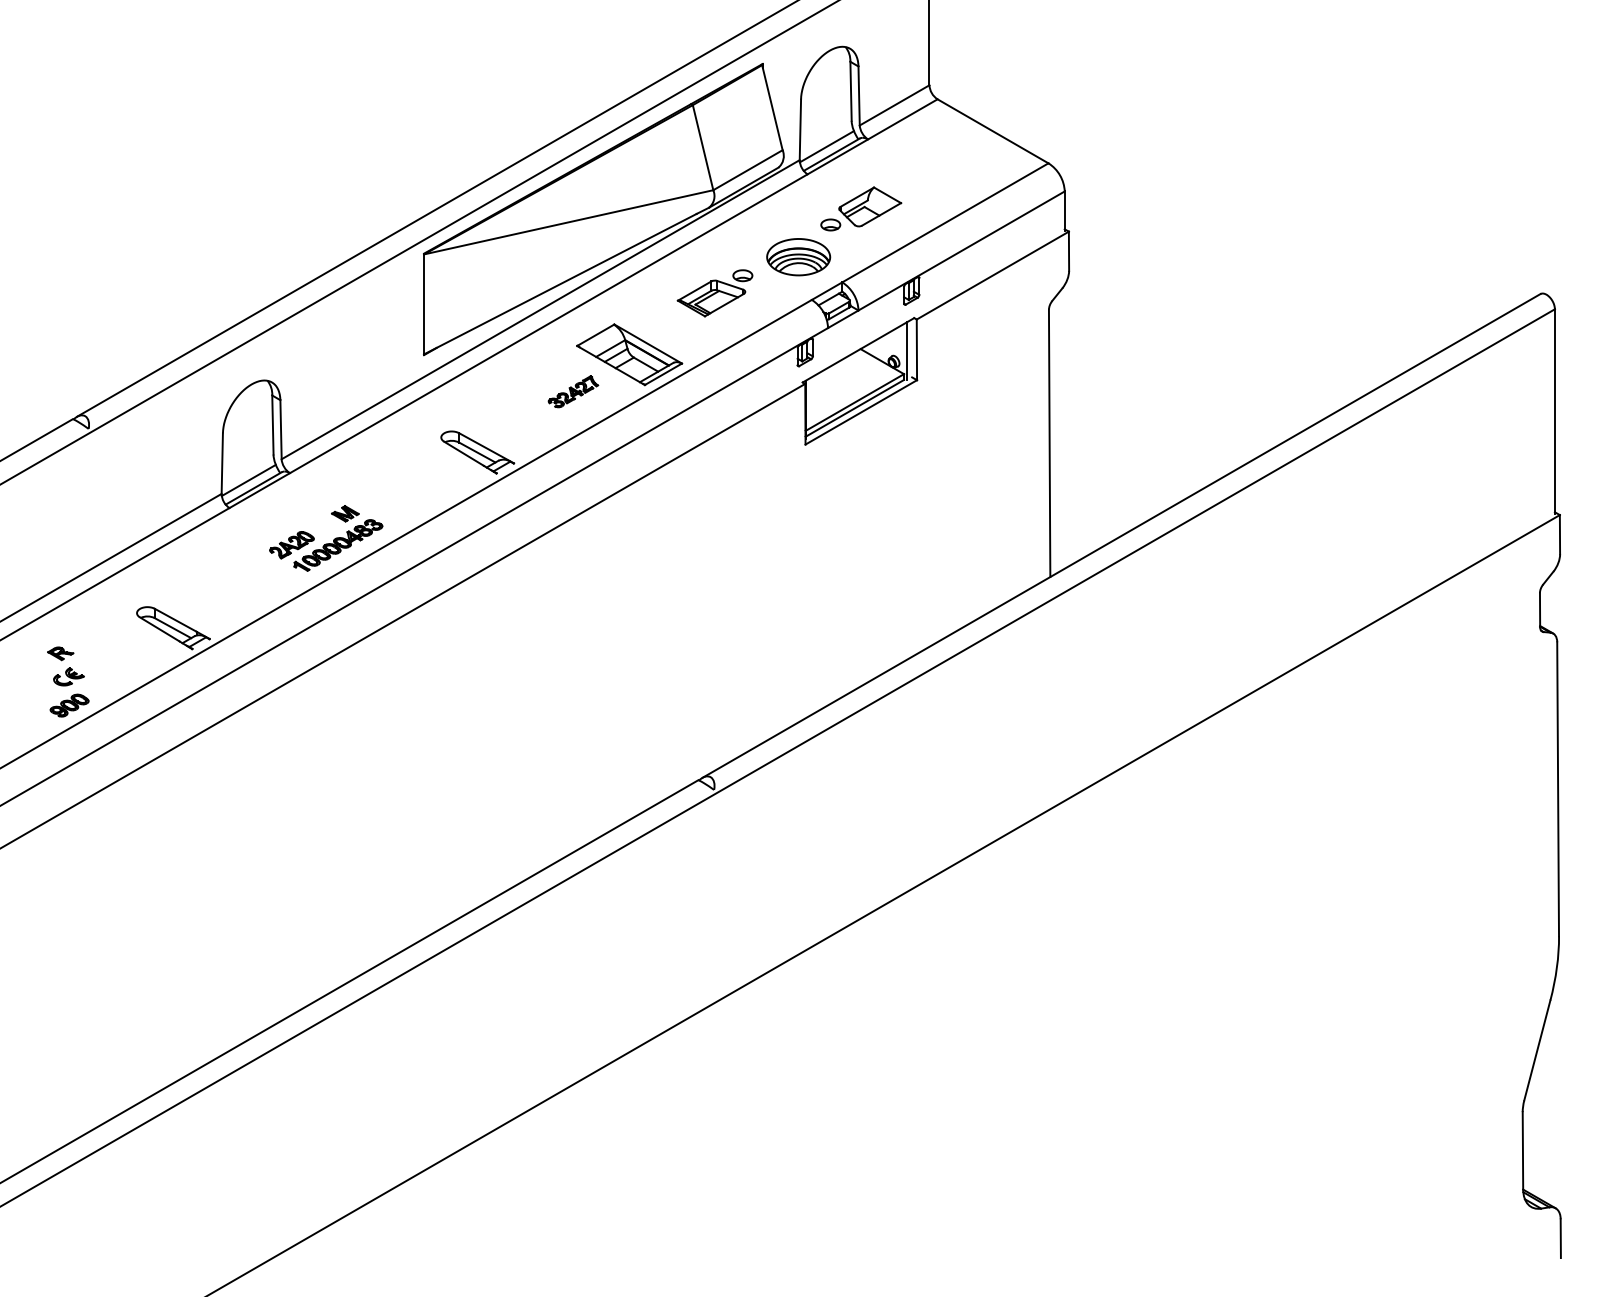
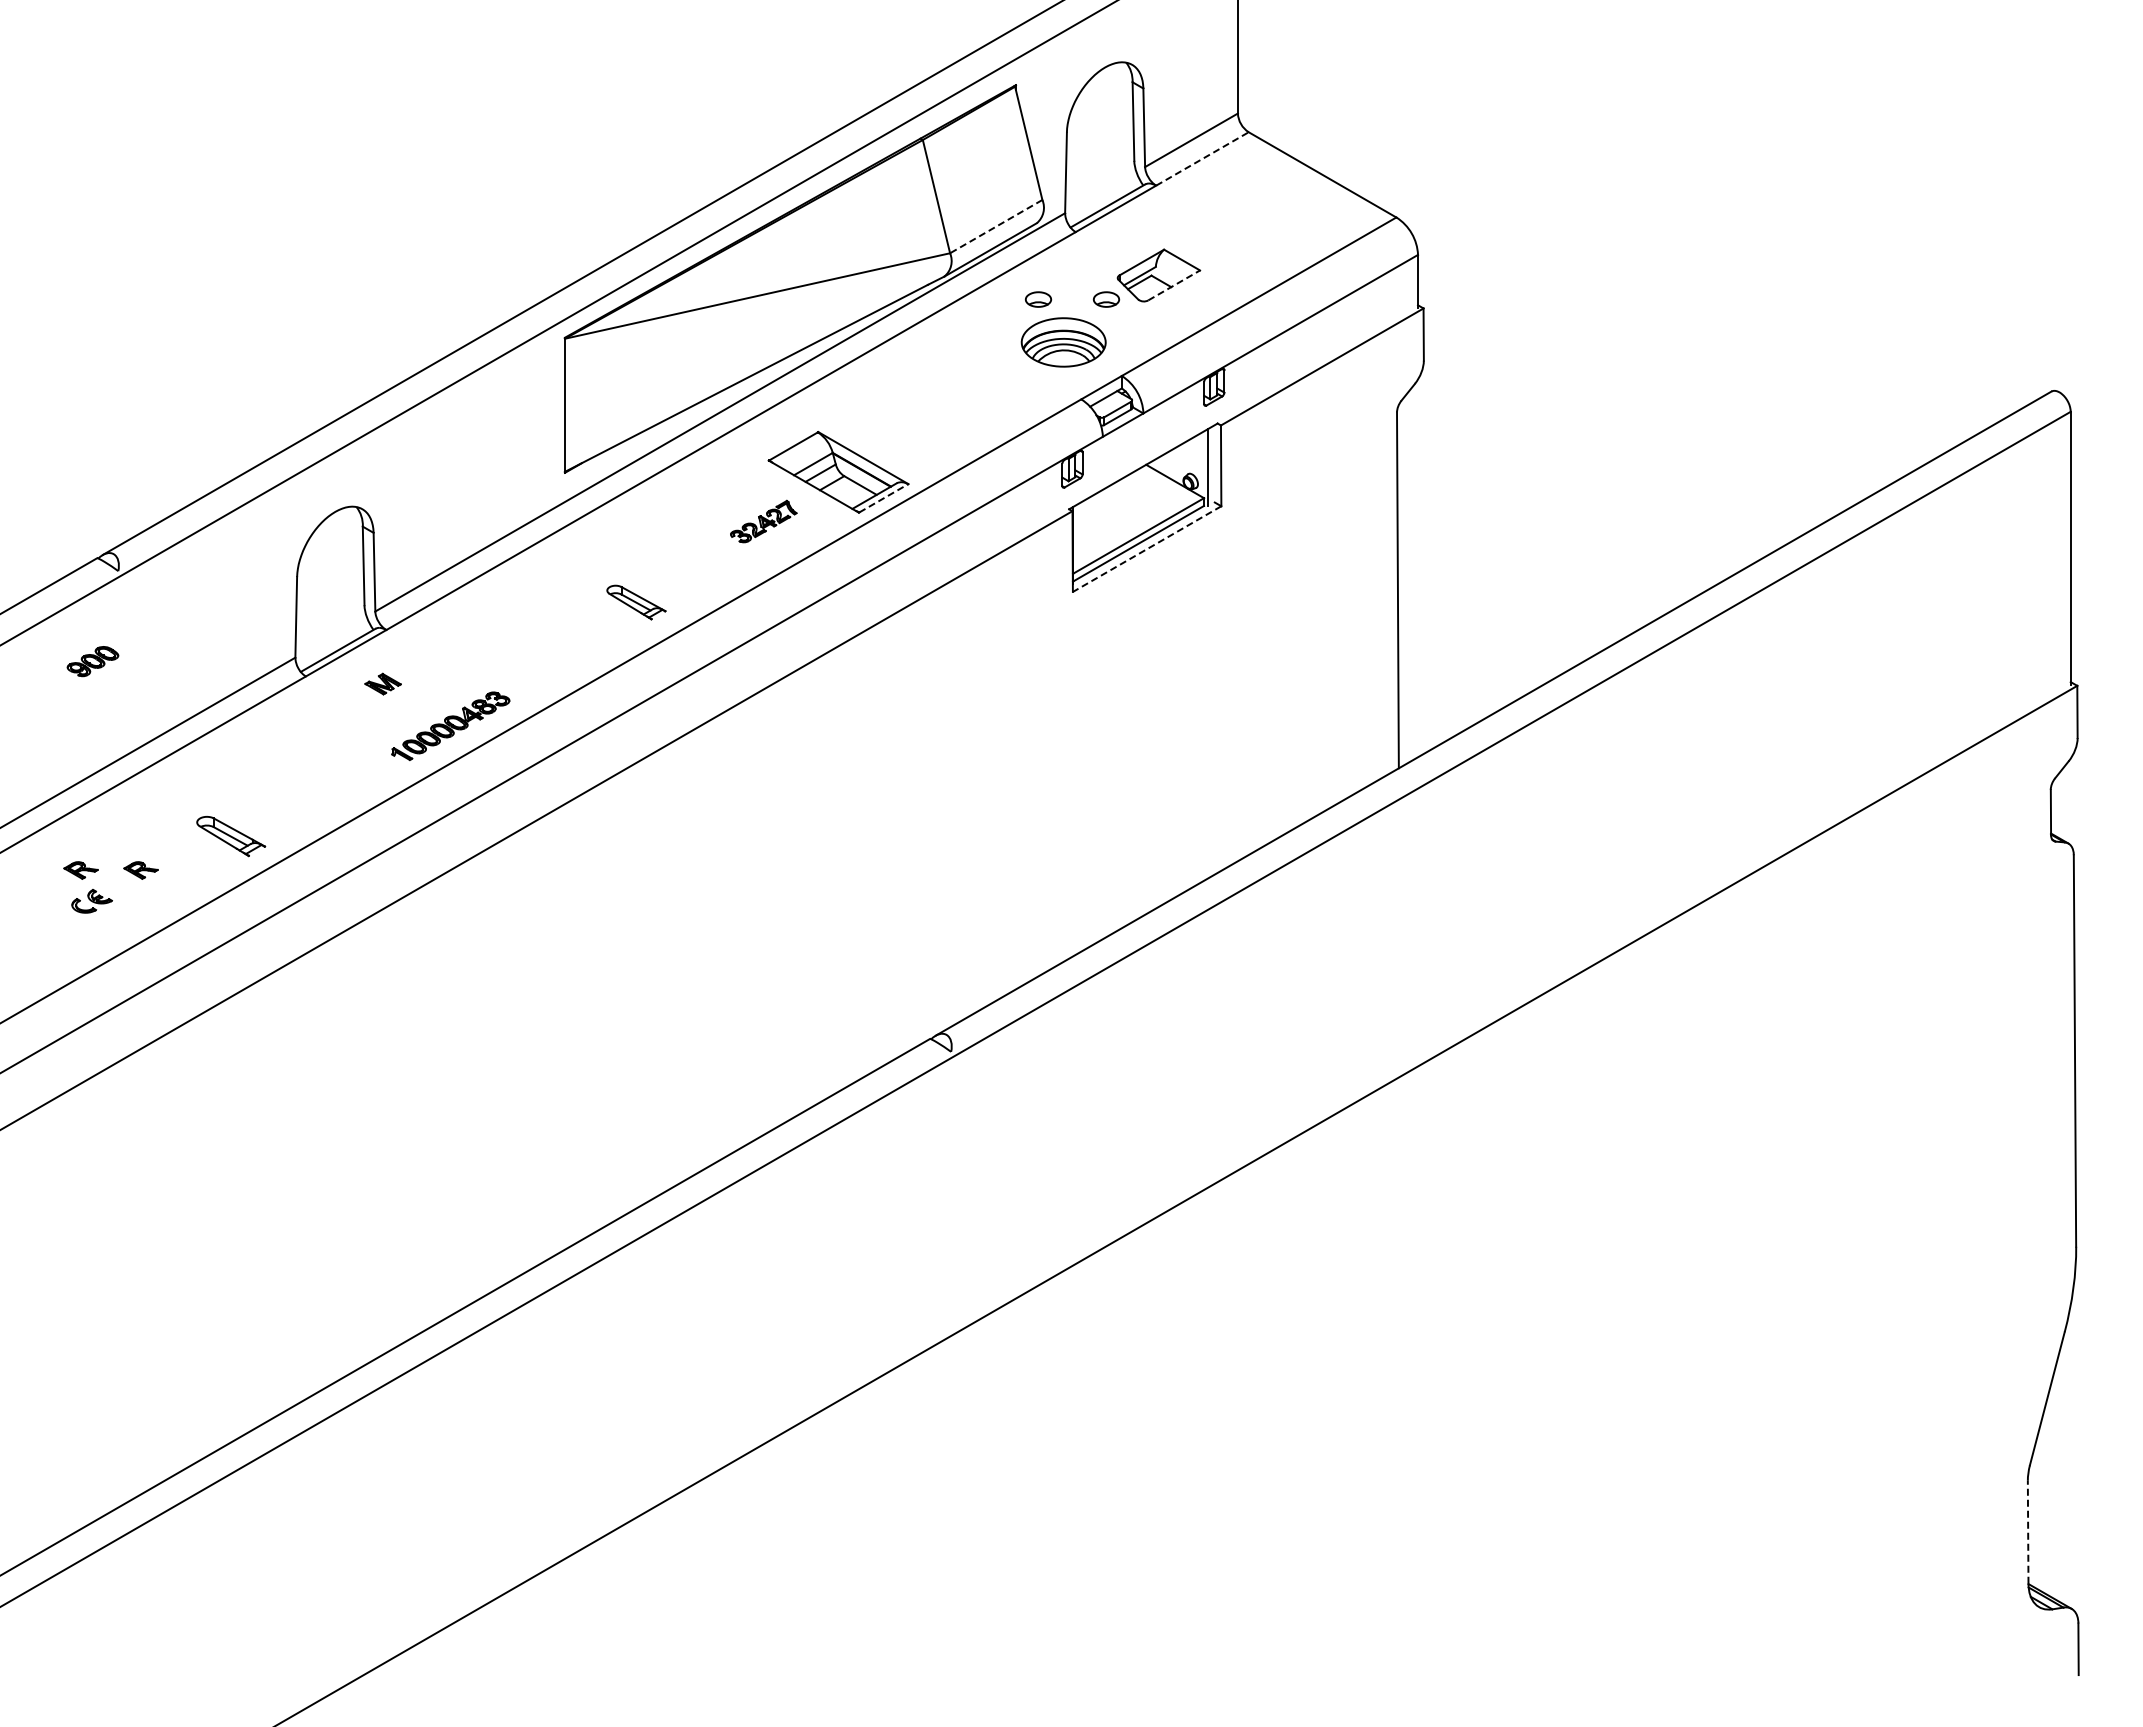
line: (902, 119) -> (1202, 158), solid -> dashed
line: (827, 146) -> (1101, 195), removed
line: (747, 170) -> (995, 226), solid -> dashed
line: (881, 214) -> (1174, 285), solid -> dashed
part: (779, 224) -> (1038, 299), added
part: (714, 293) -> (951, 390), removed
line: (664, 374) -> (884, 498), solid -> dashed
line: (861, 412) -> (1147, 549), solid -> dashed
part: (477, 452) -> (636, 602), size x0.6
line: (248, 480) -> (331, 639), removed
part: (344, 513) -> (382, 683), moved
part: (291, 544) -> (388, 725), removed
part: (172, 628) -> (230, 836), size x0.7
part: (105, 653) -> (140, 870), added
part: (69, 705) -> (92, 661), moved
line: (1523, 1150) -> (2028, 1531), solid -> dashed

